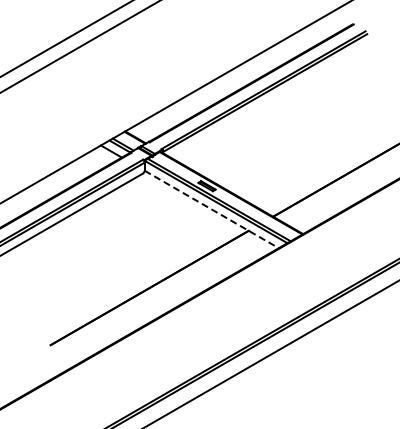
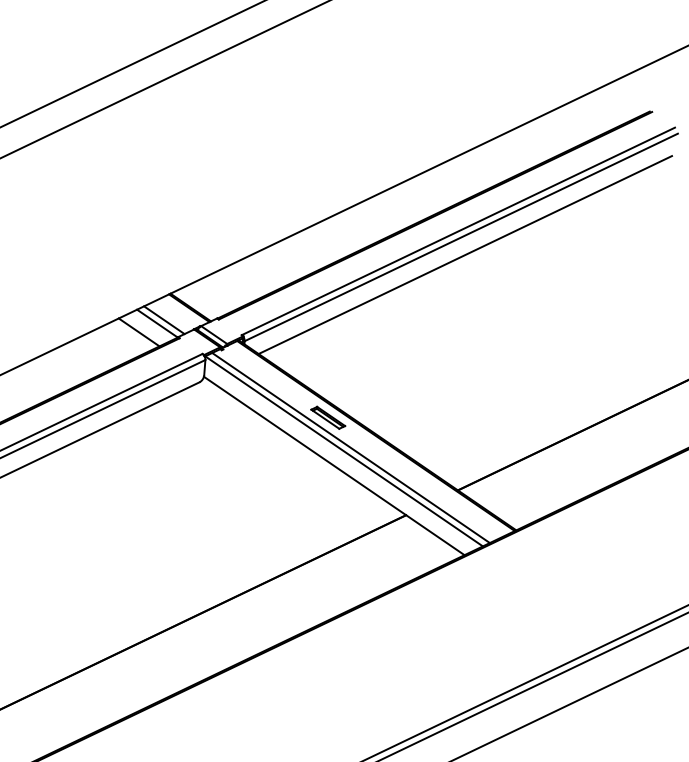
line: (267, 101) -> (464, 255), added
line: (212, 209) -> (335, 466), dashed -> solid

